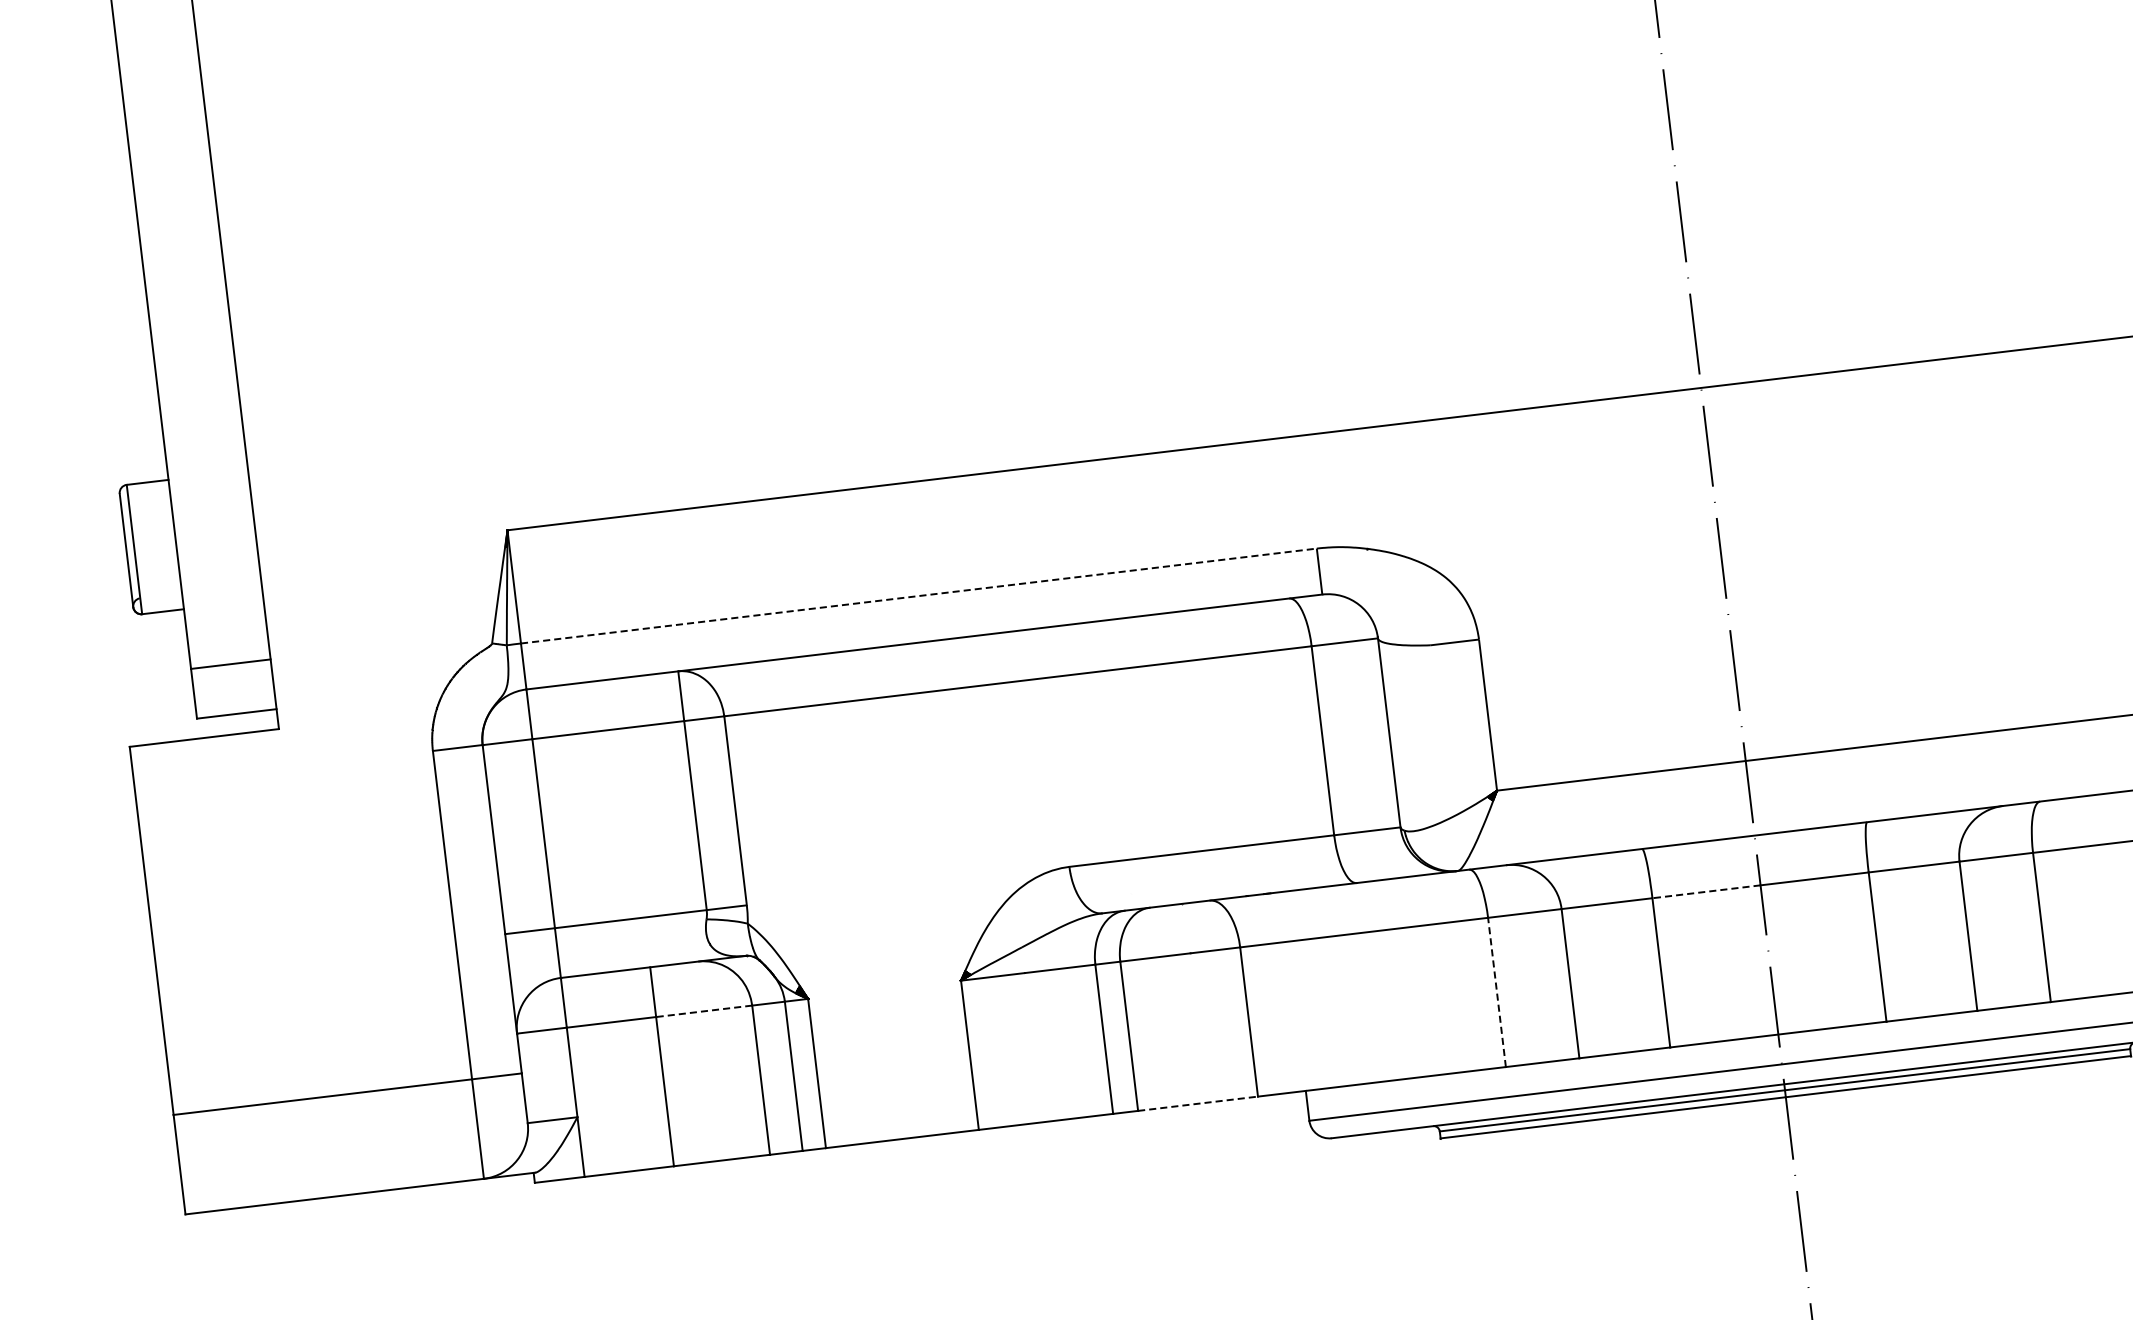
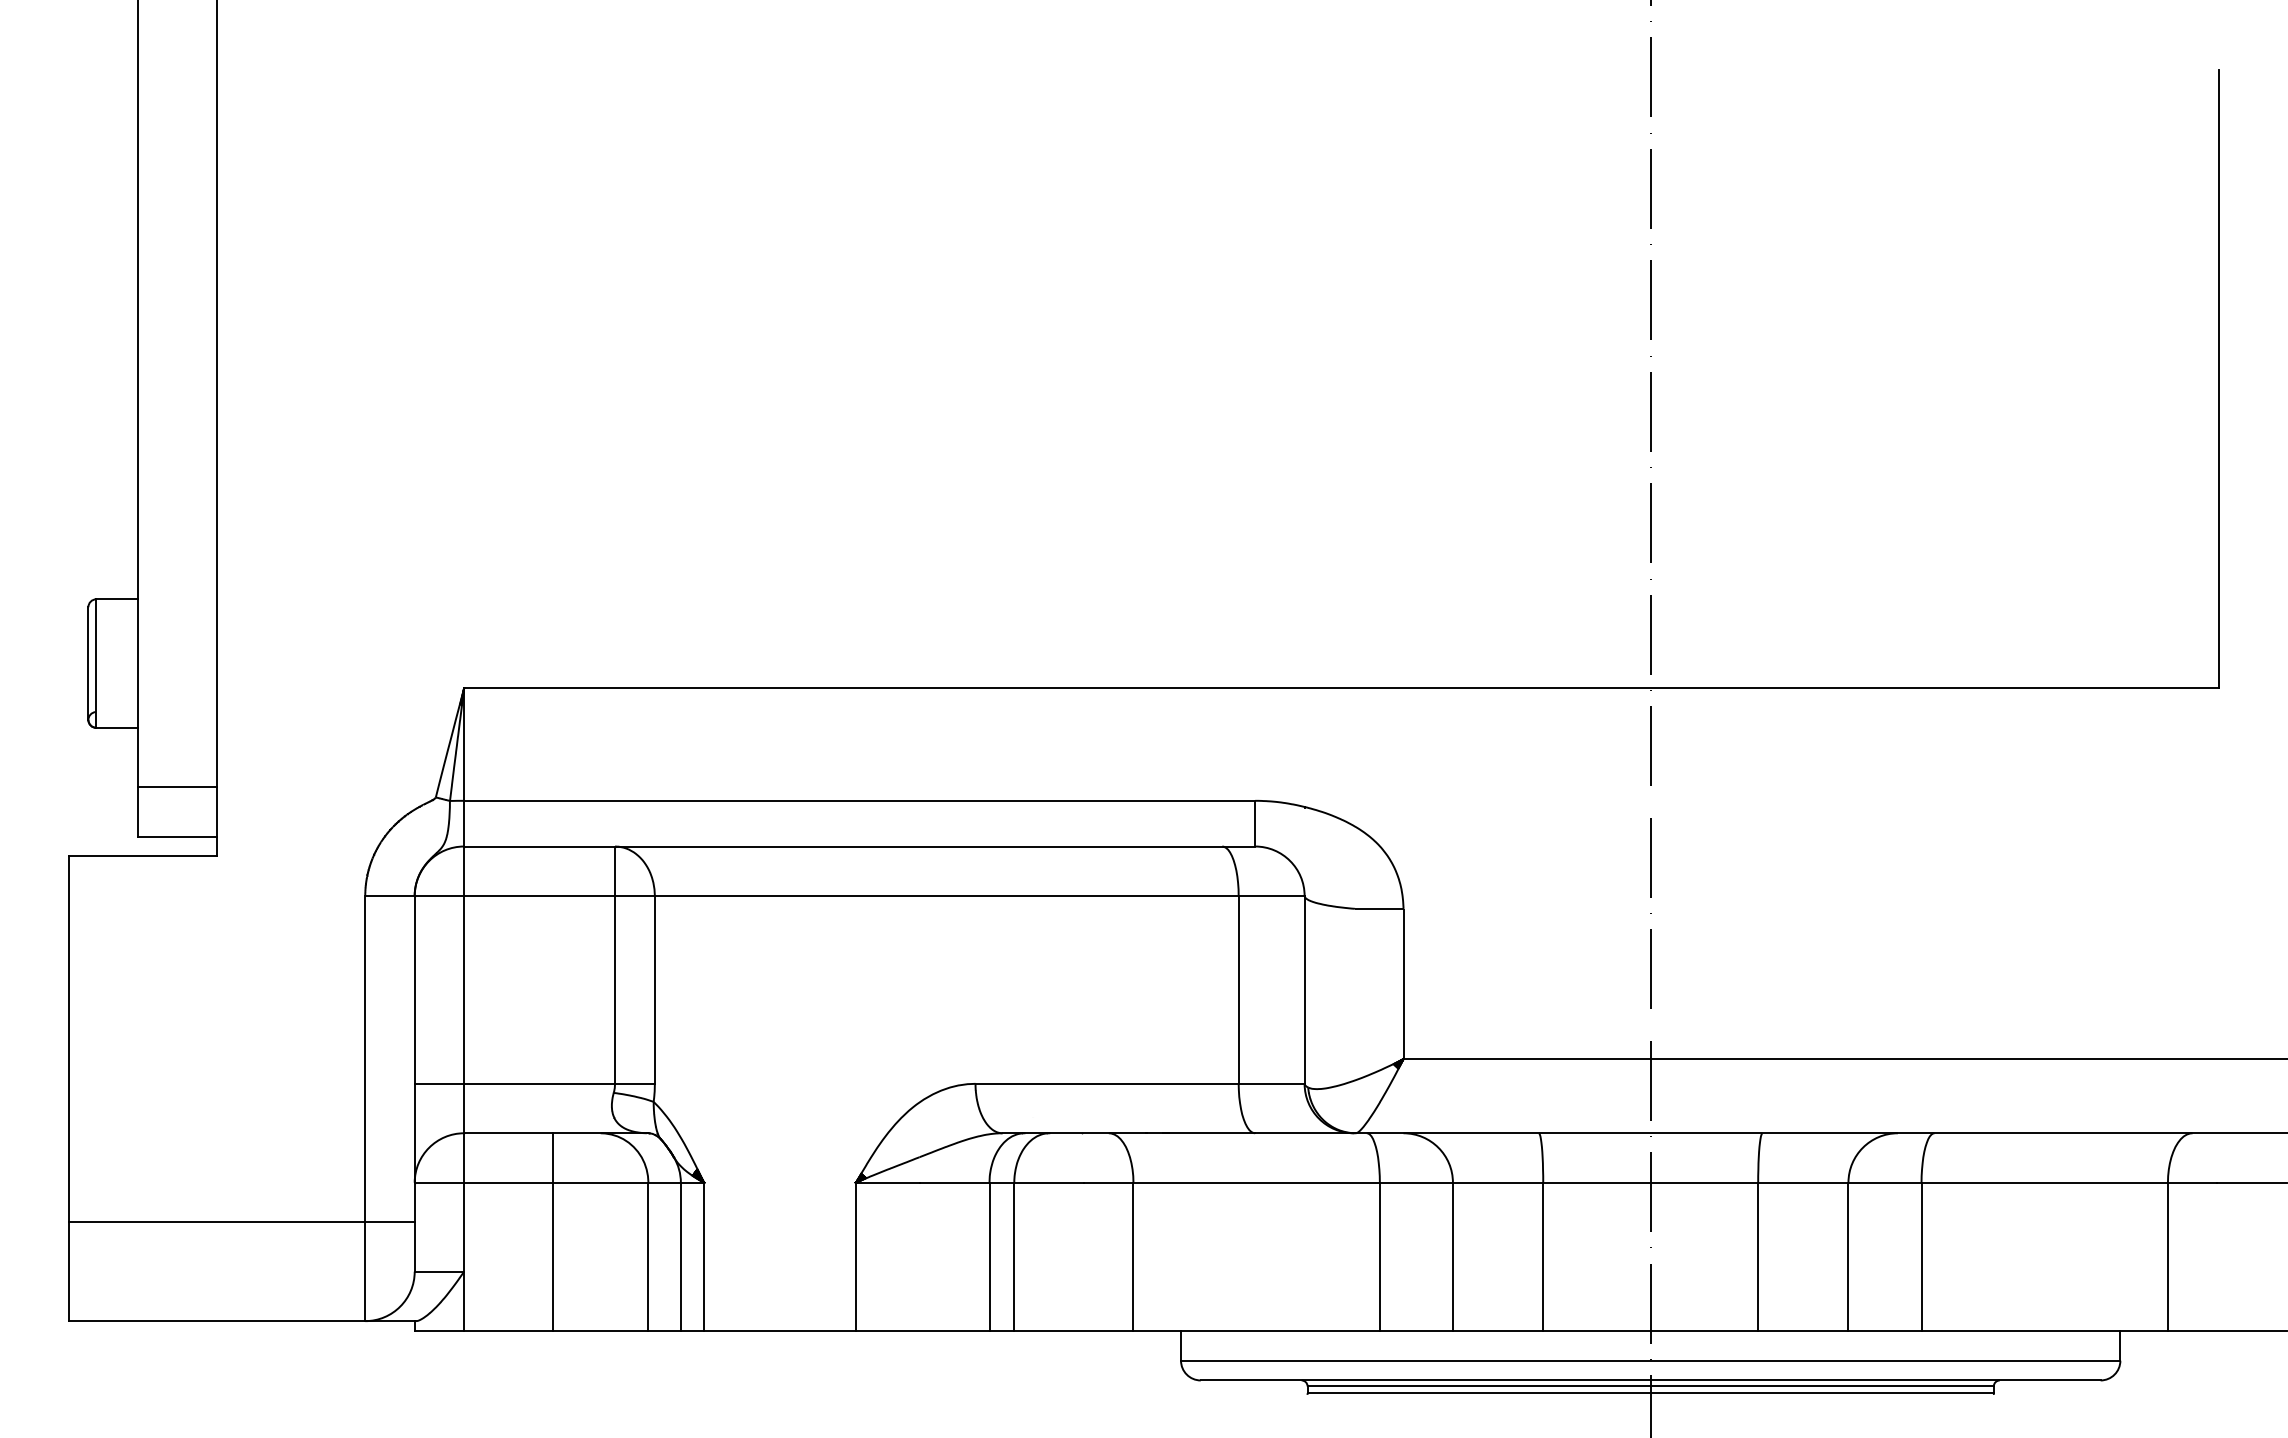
line: (918, 595) -> (859, 800), dashed -> solid
line: (1706, 891) -> (1596, 1182), dashed -> solid
line: (1496, 992) -> (1379, 1256), dashed -> solid
line: (703, 1011) -> (600, 1182), dashed -> solid
line: (1197, 1104) -> (1073, 1331), dashed -> solid

